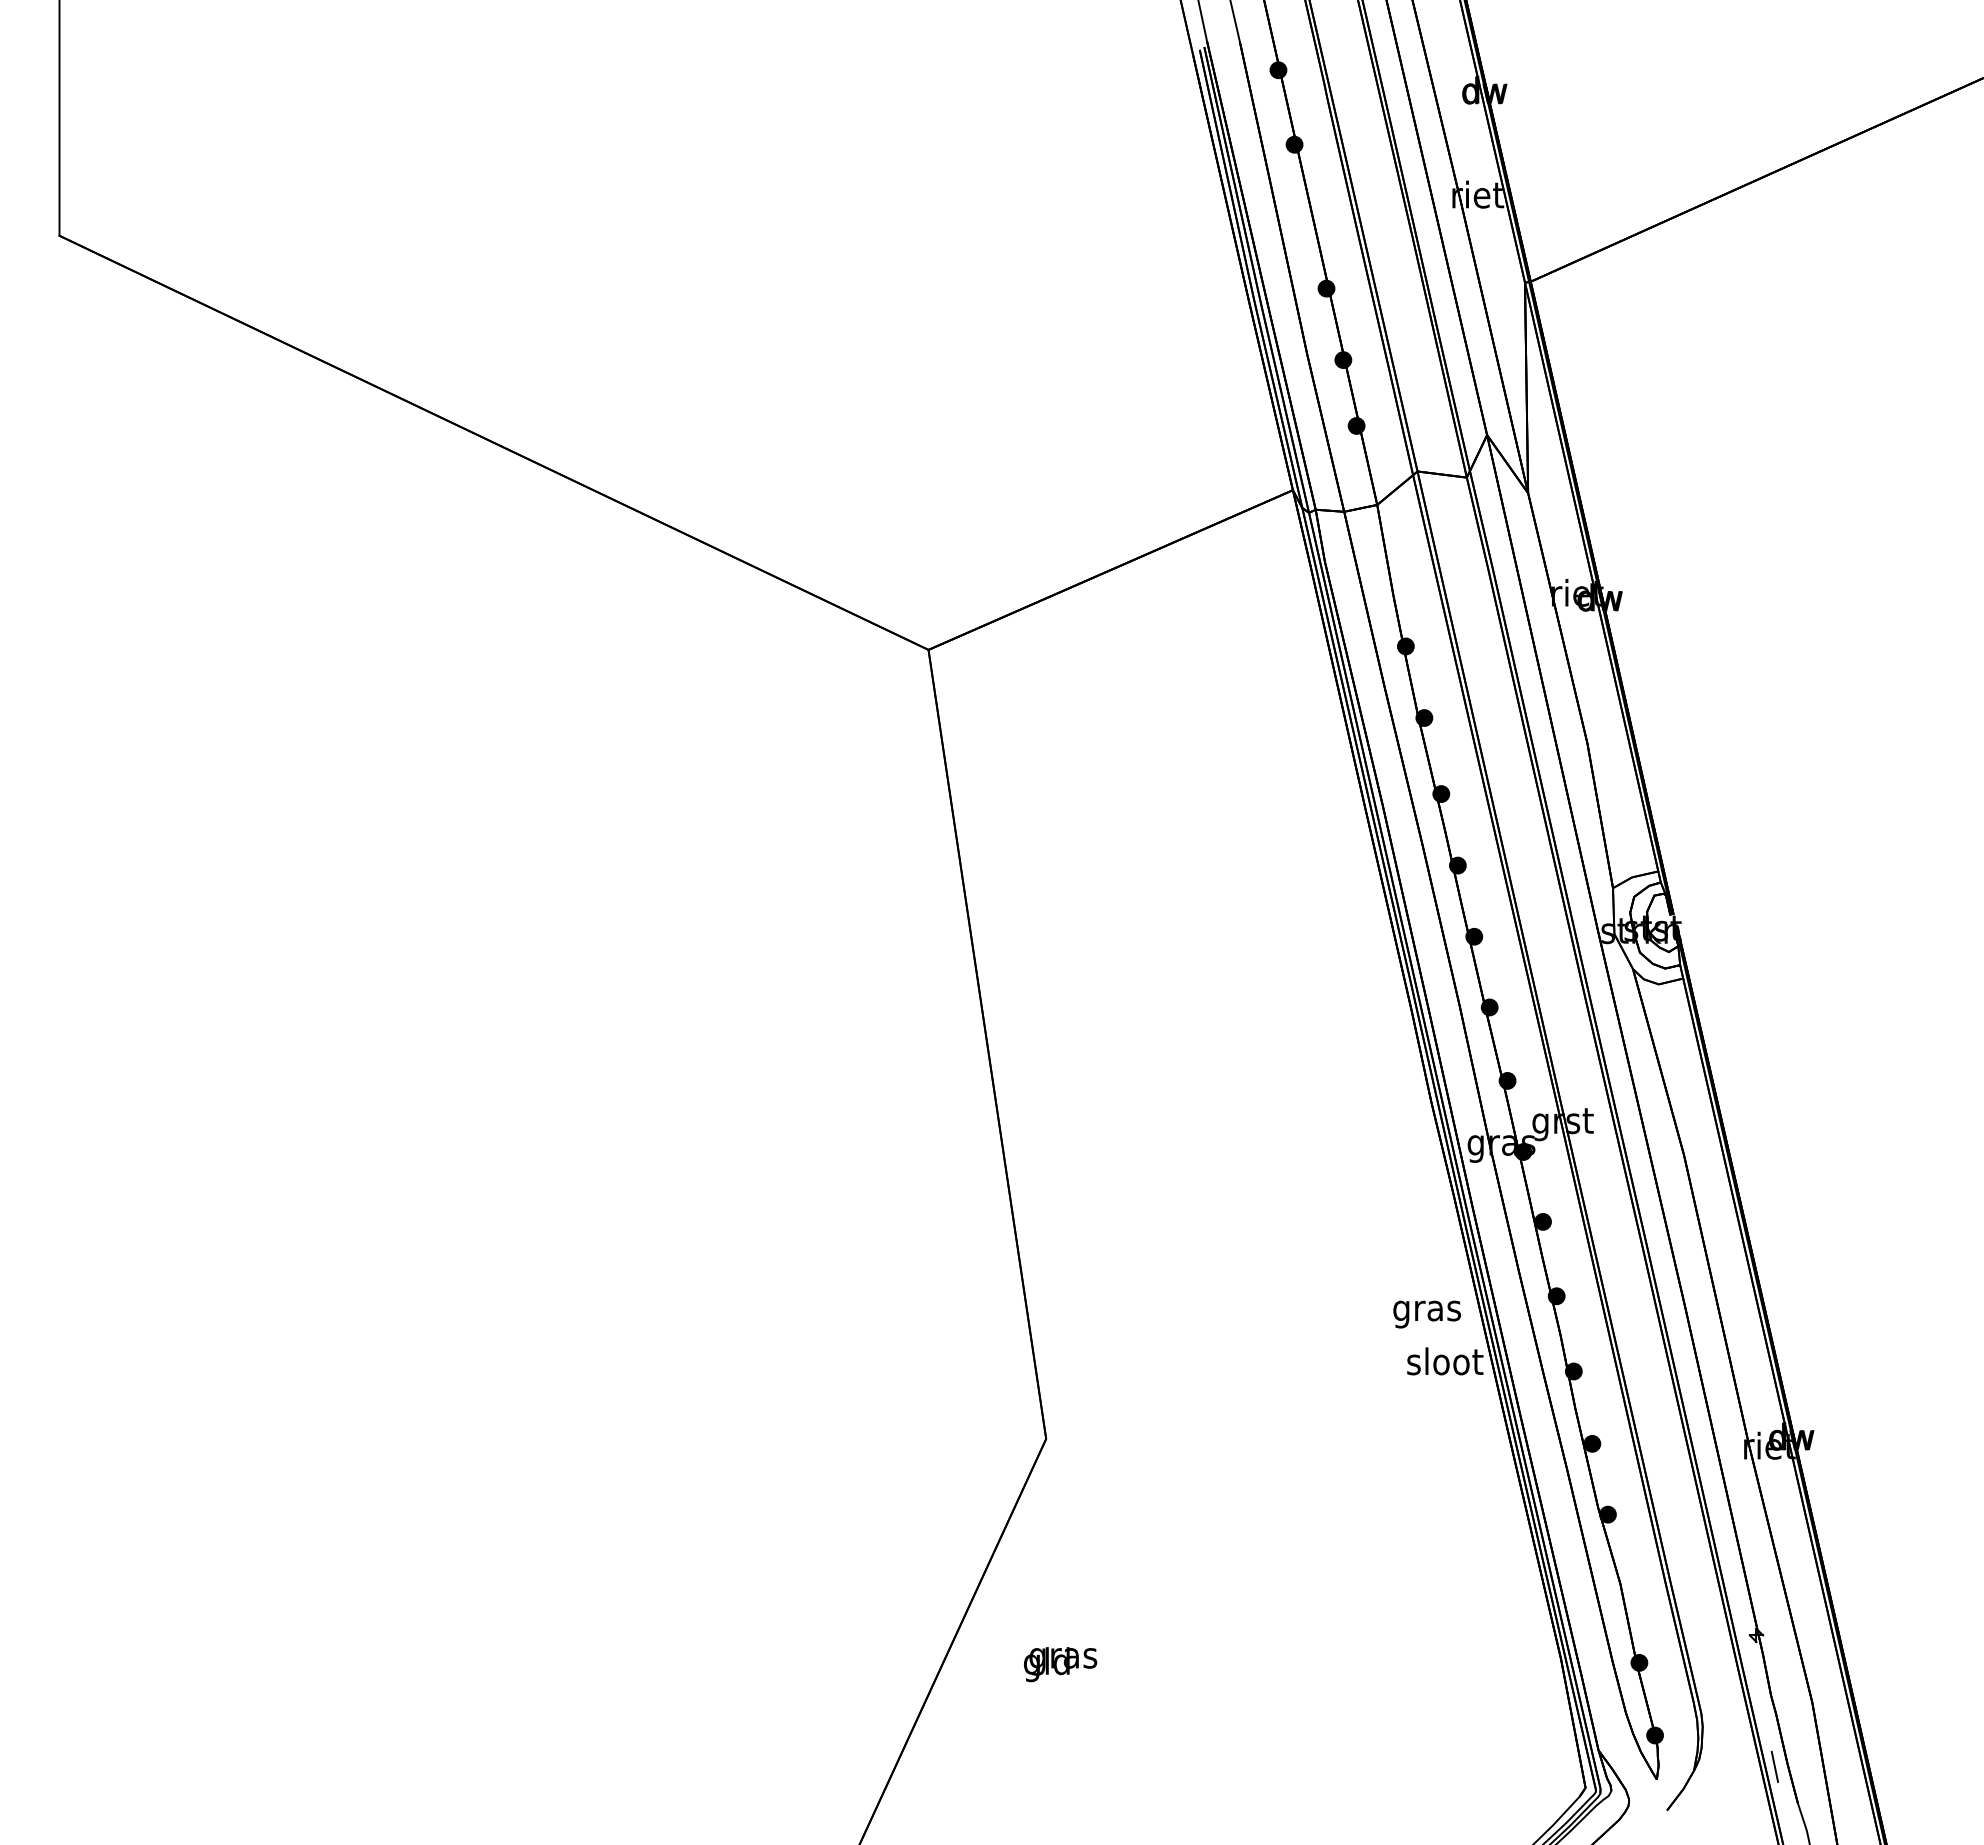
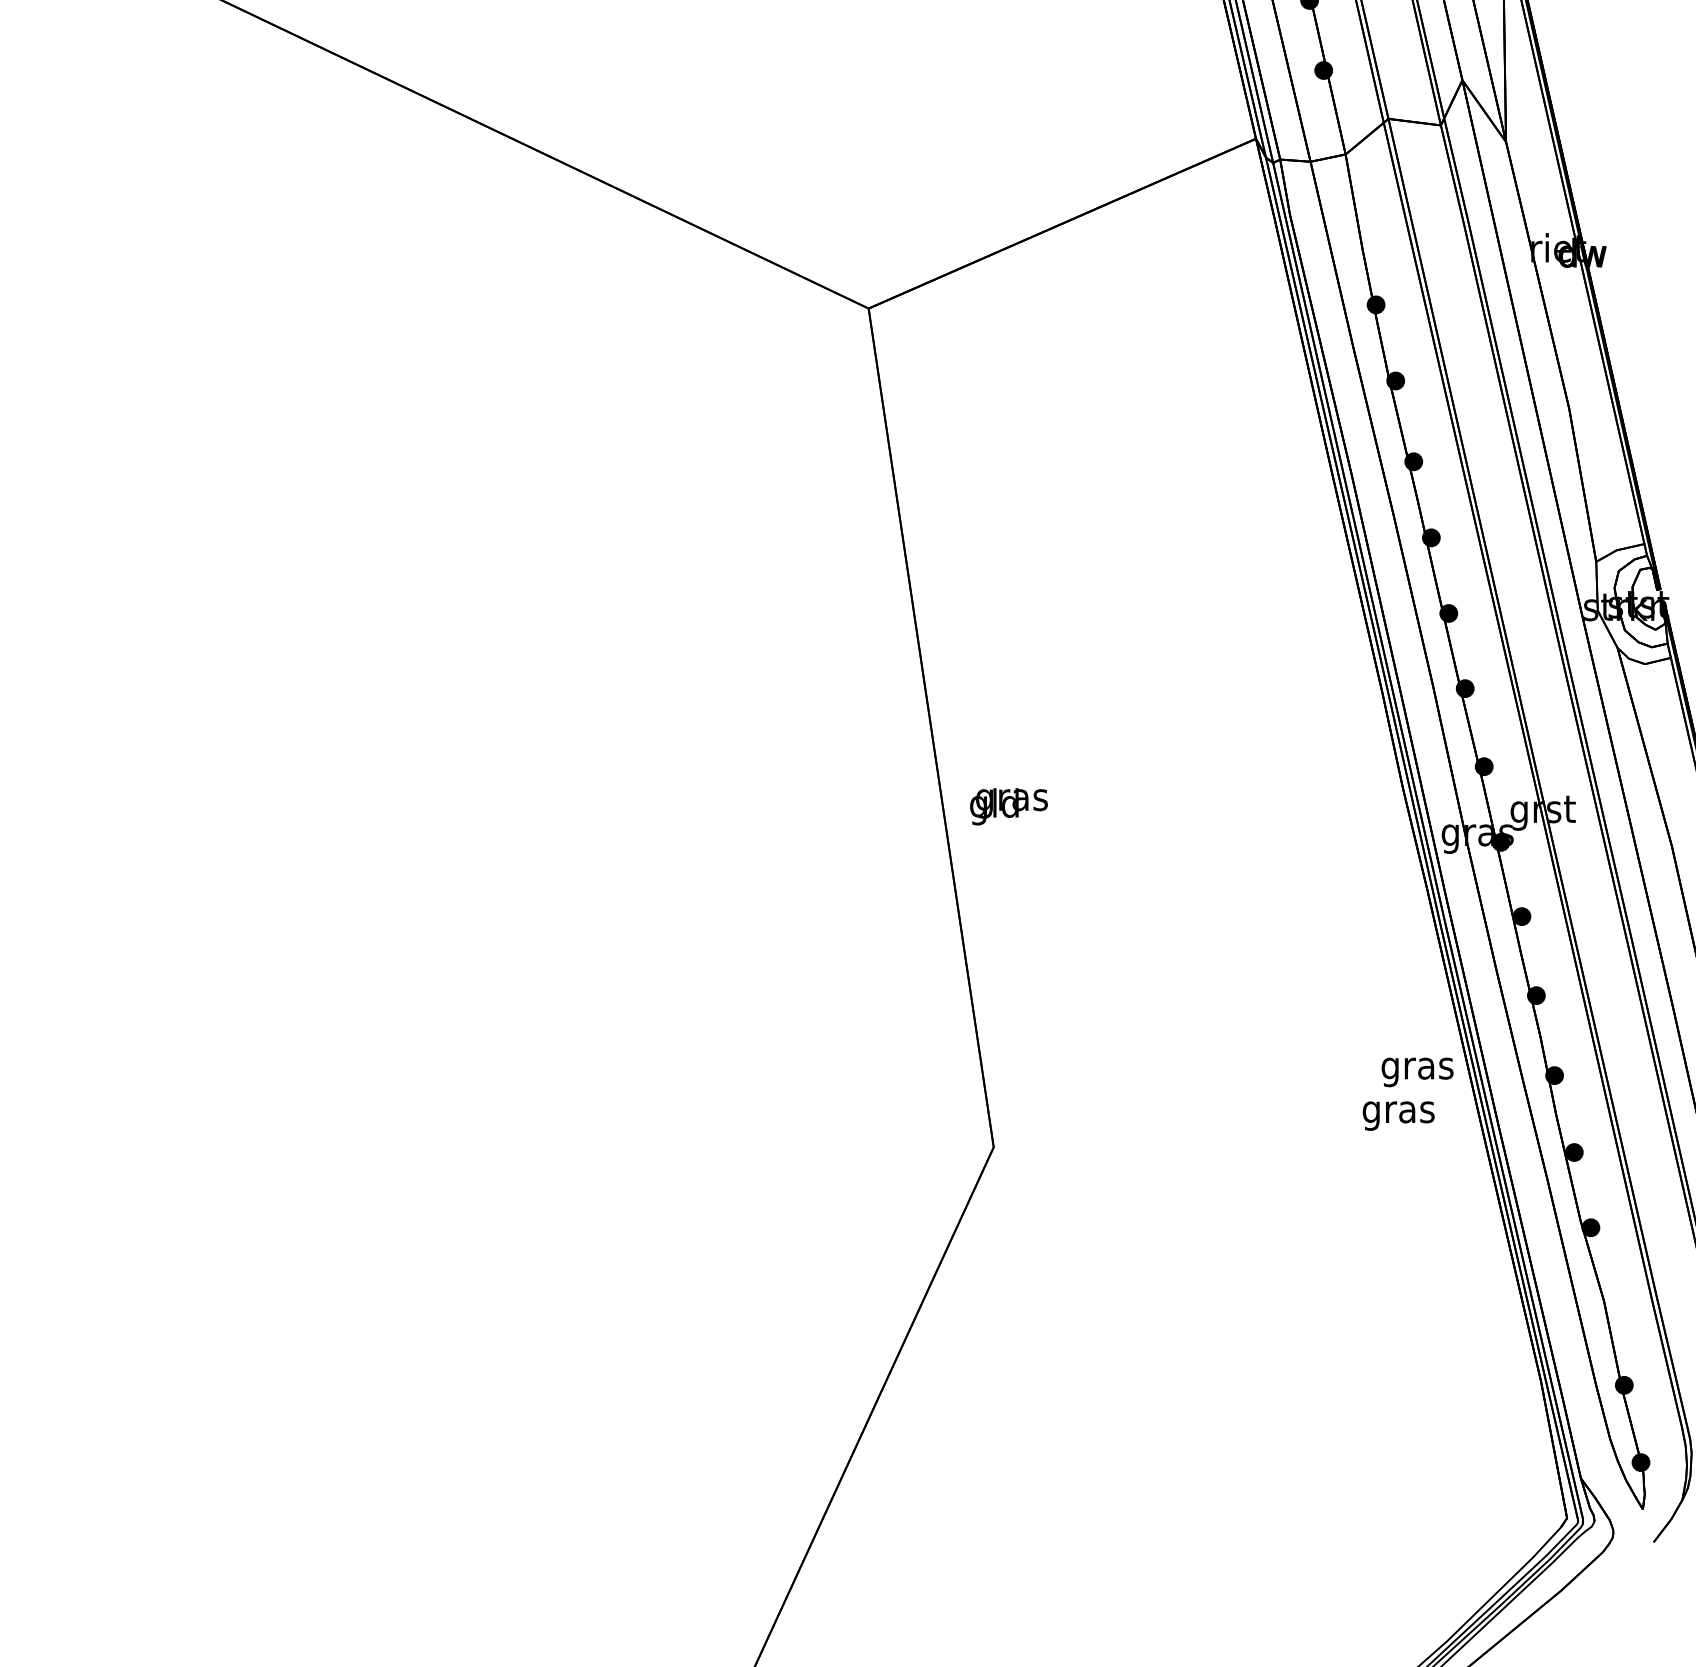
text: (1426, 1314) -> (1398, 1116), moved
text: (1445, 1364) -> (1418, 1068), sloot -> gras
text: (1060, 1664) -> (1008, 806), moved

